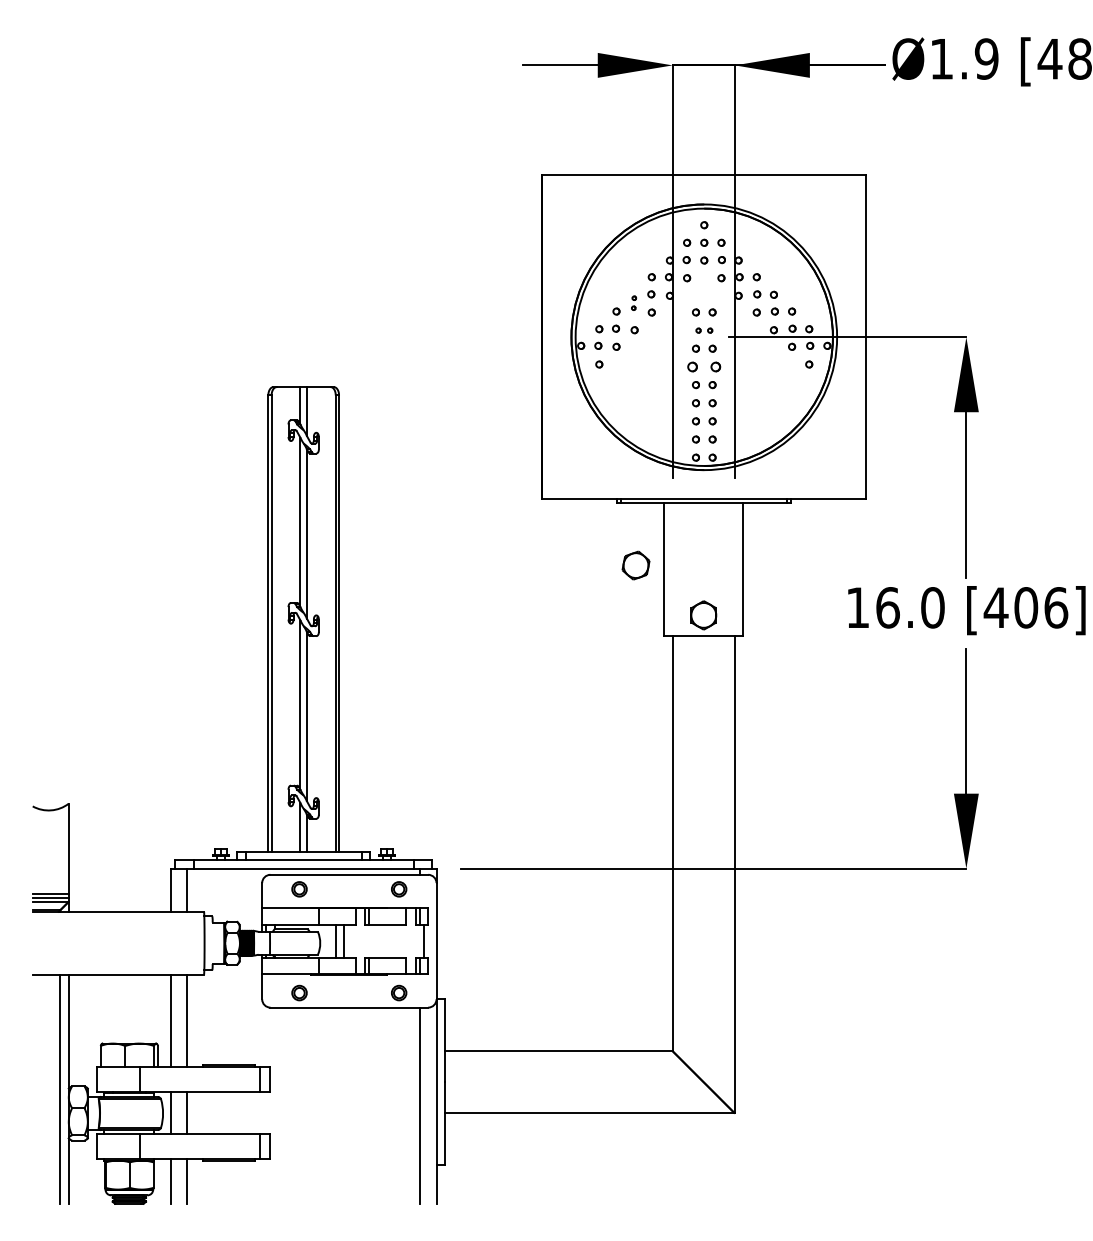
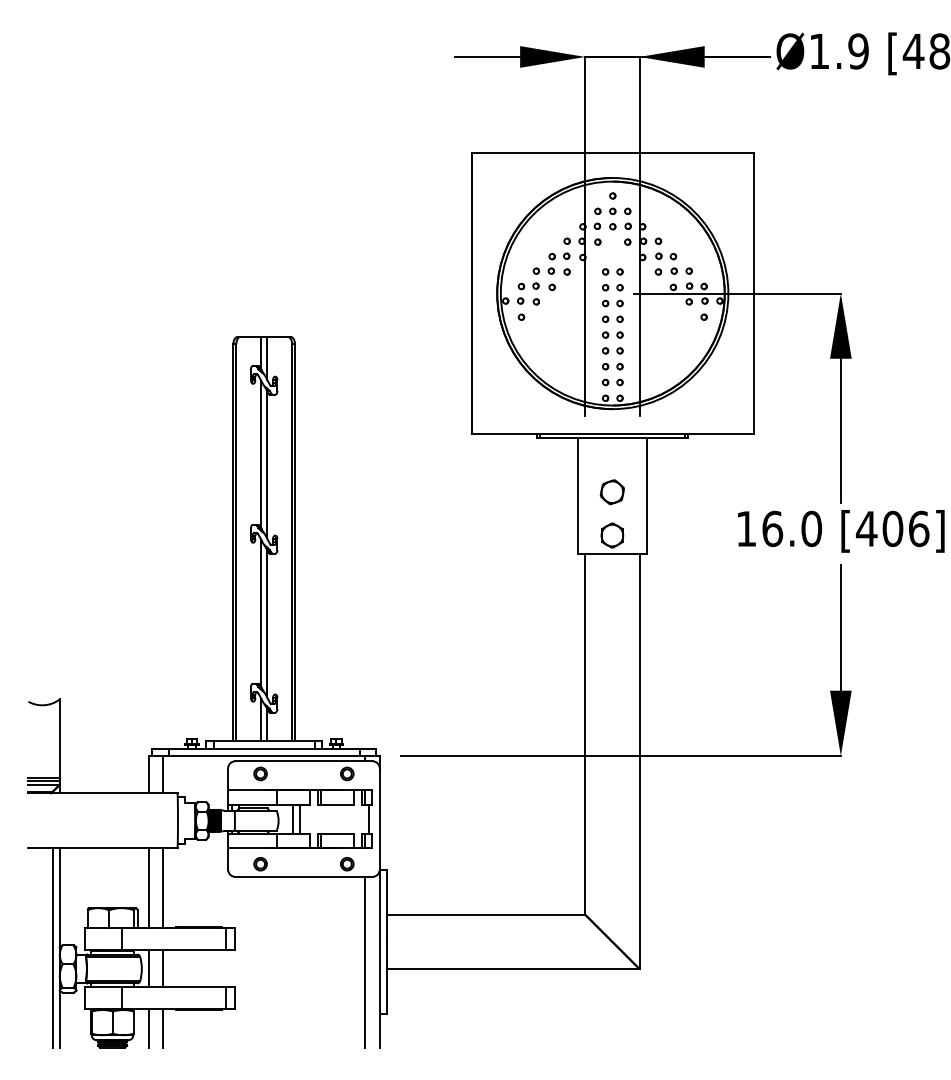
part: (633, 302) -> (551, 263), size x1.67
part: (703, 330) -> (612, 287), size x1.43
part: (703, 365) -> (612, 318), size x0.71
part: (634, 565) -> (611, 492), moved

